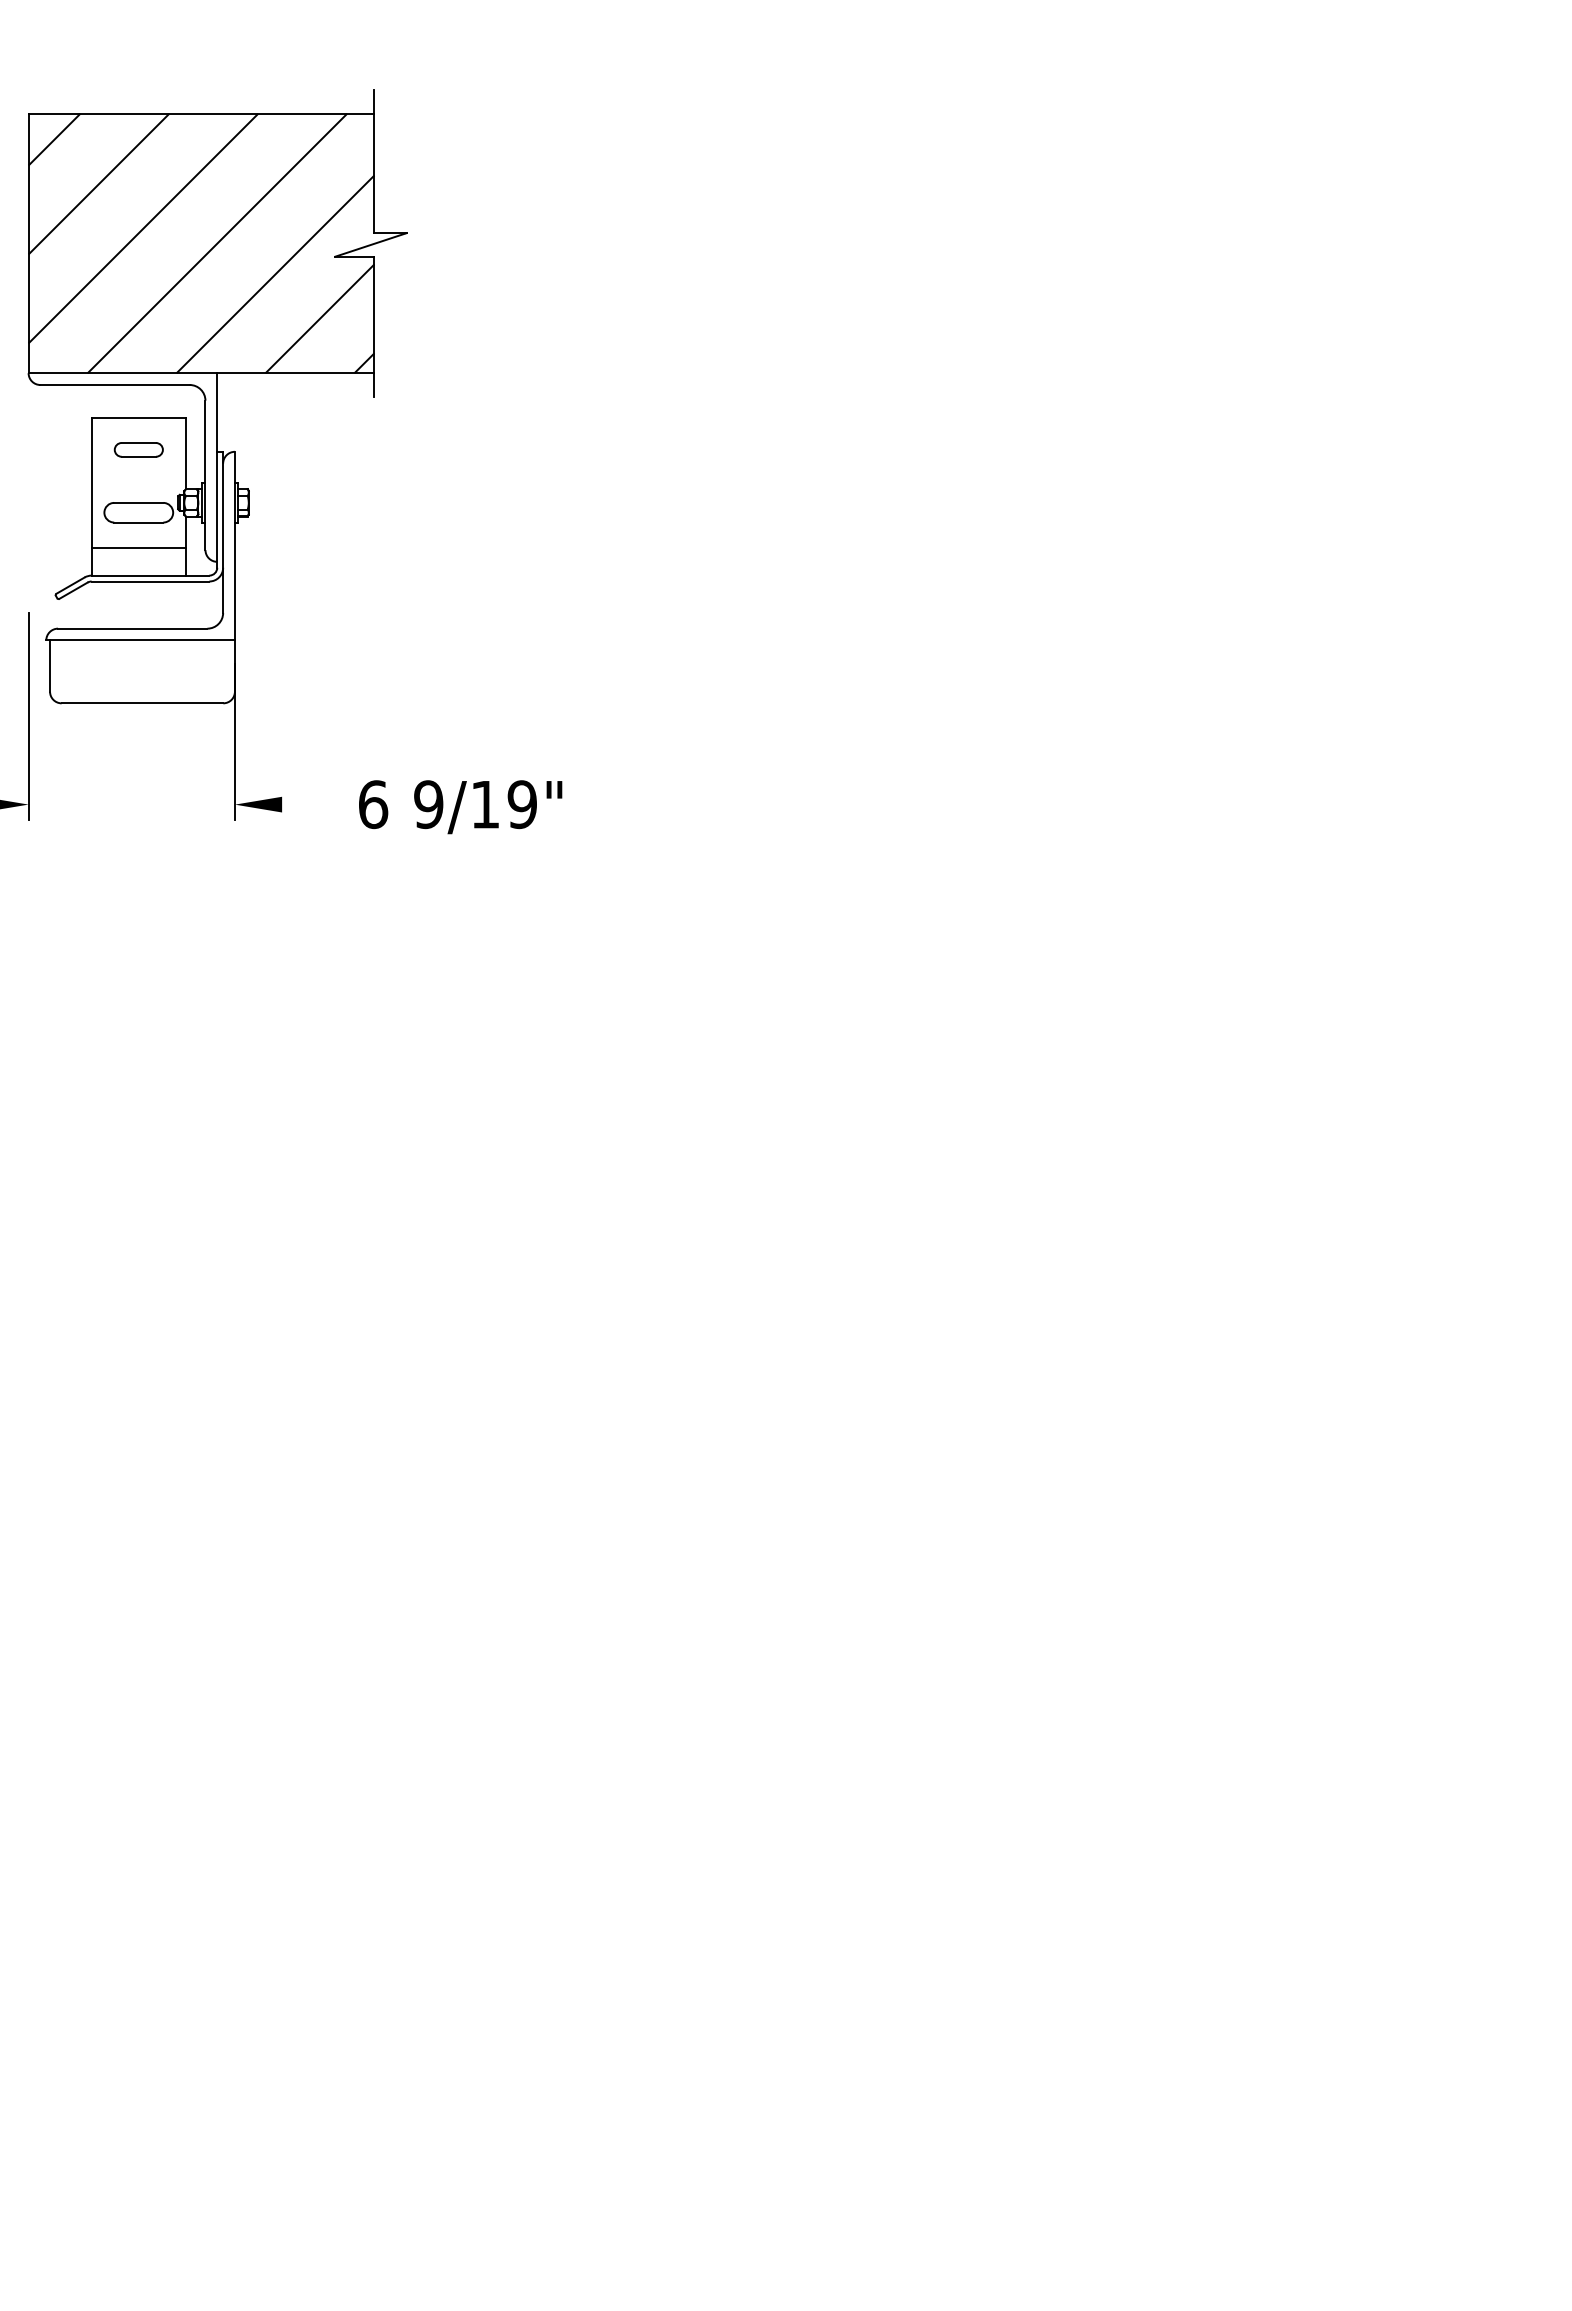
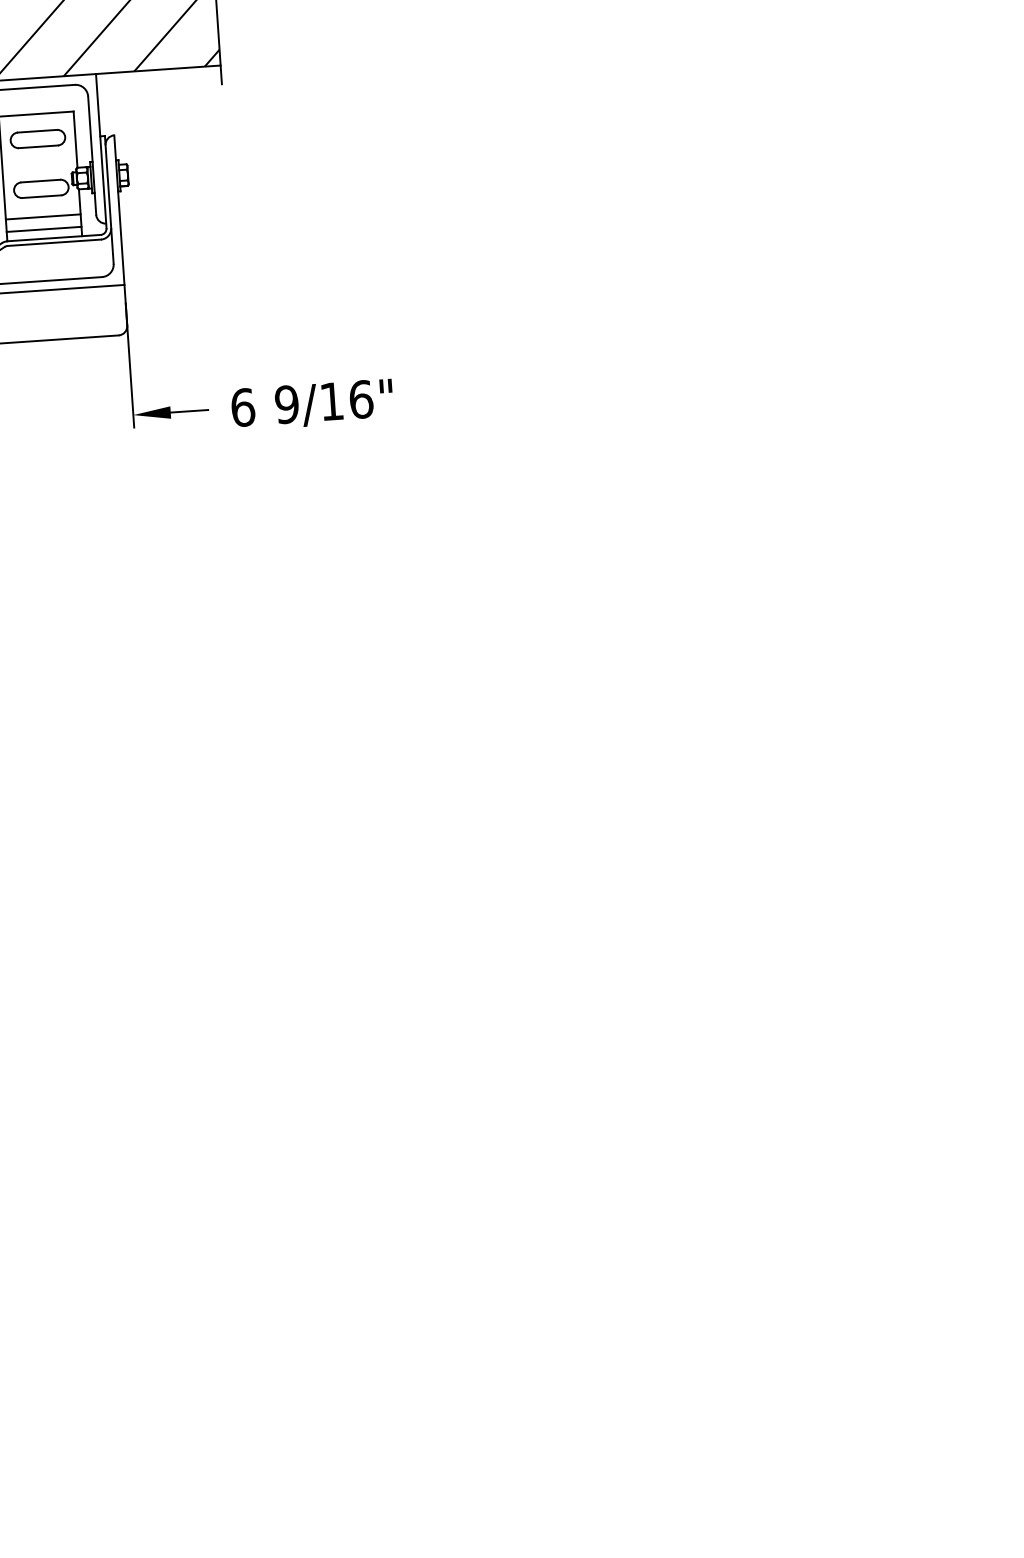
part: (138, 449) -> (37, 138), size x1.43
line: (138, 563) -> (43, 229), added
line: (305, 804) -> (189, 411), added
text: (522, 804) -> (361, 399), 9/19" -> 9/16"

